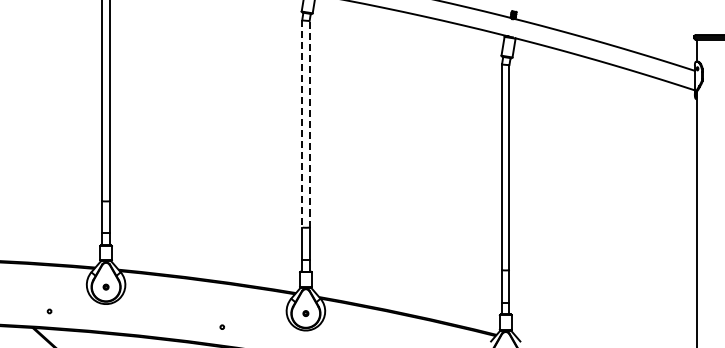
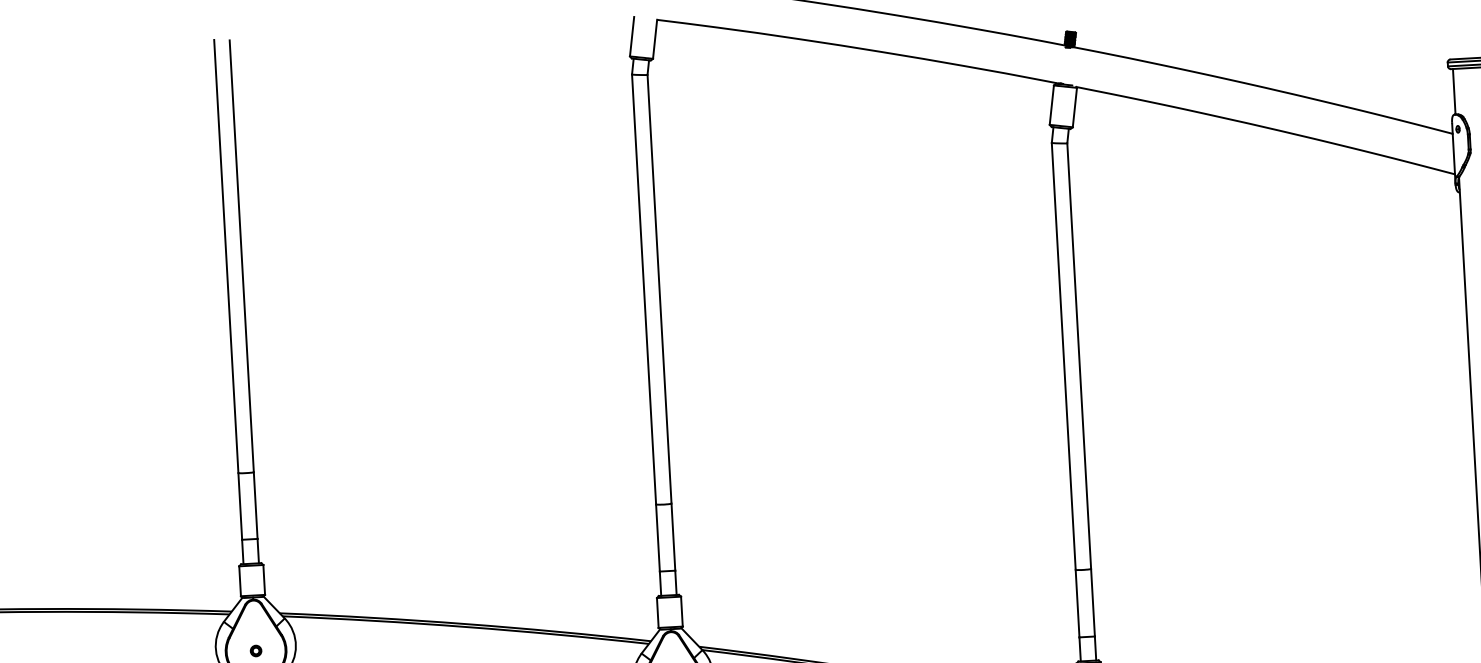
line: (302, 123) -> (644, 288), dashed -> solid
line: (309, 123) -> (659, 287), dashed -> solid

